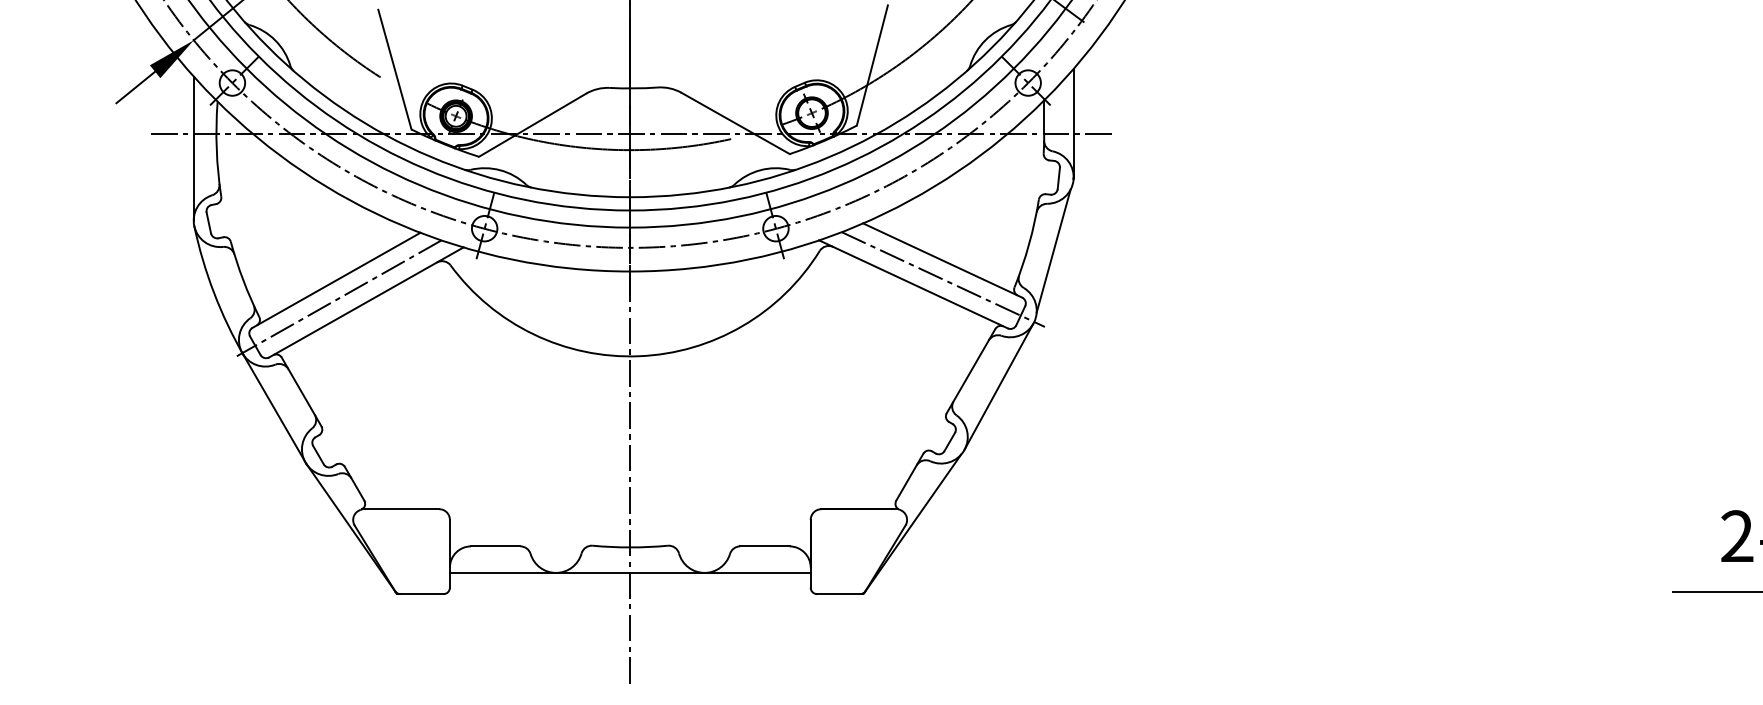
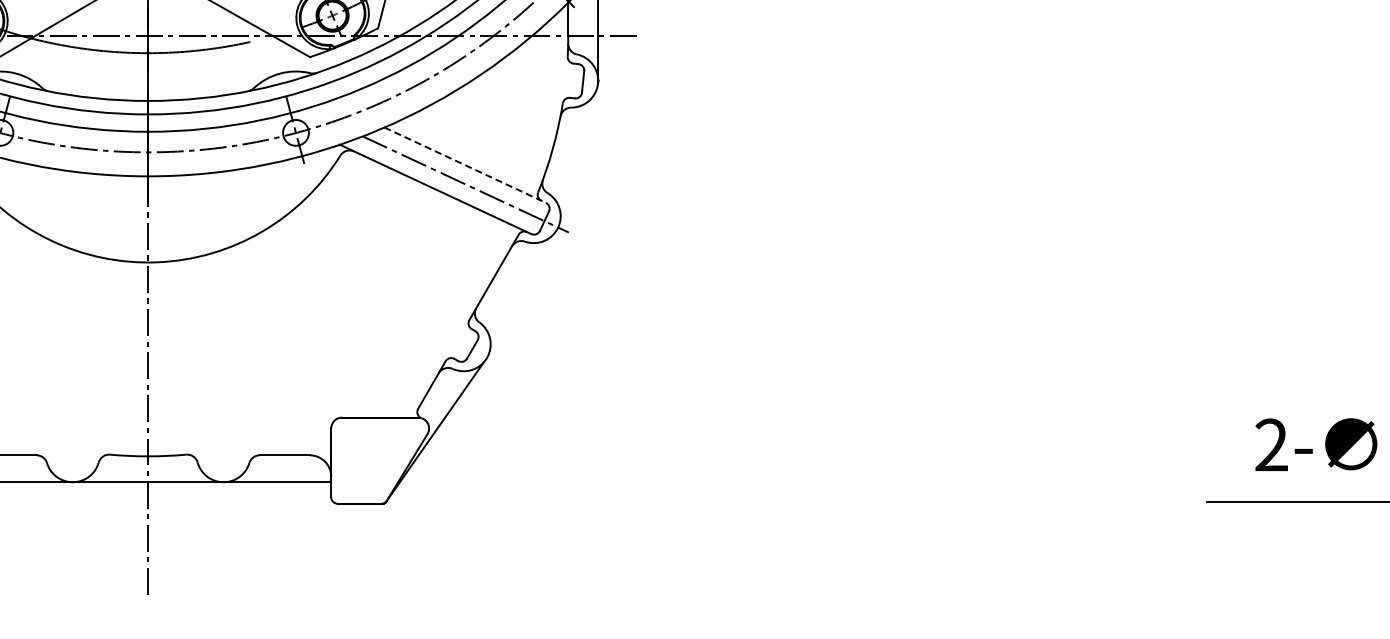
line: (1053, 250) -> (577, 155), removed
line: (942, 260) -> (465, 165), solid -> dashed
line: (998, 387) -> (521, 294), removed

